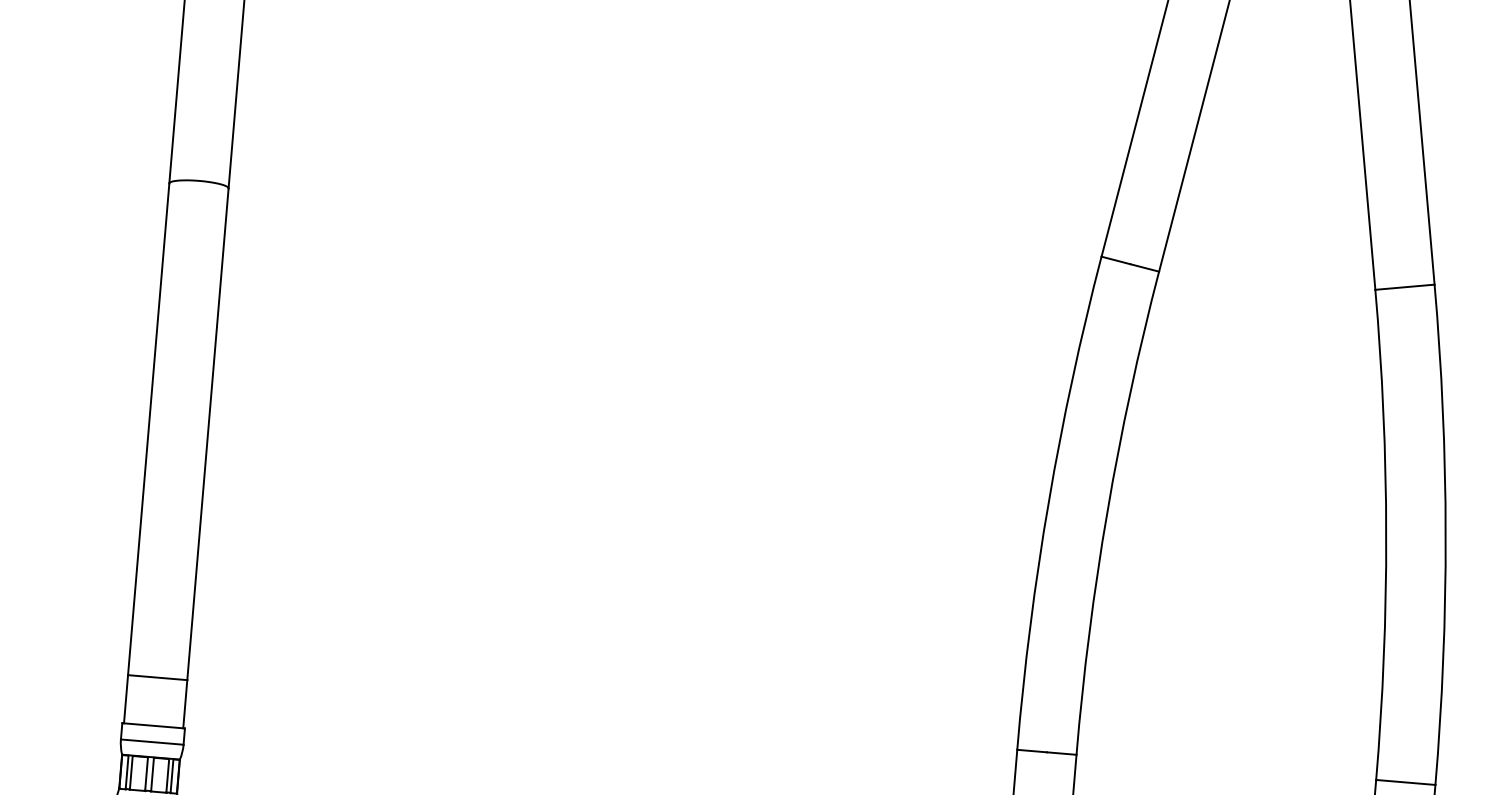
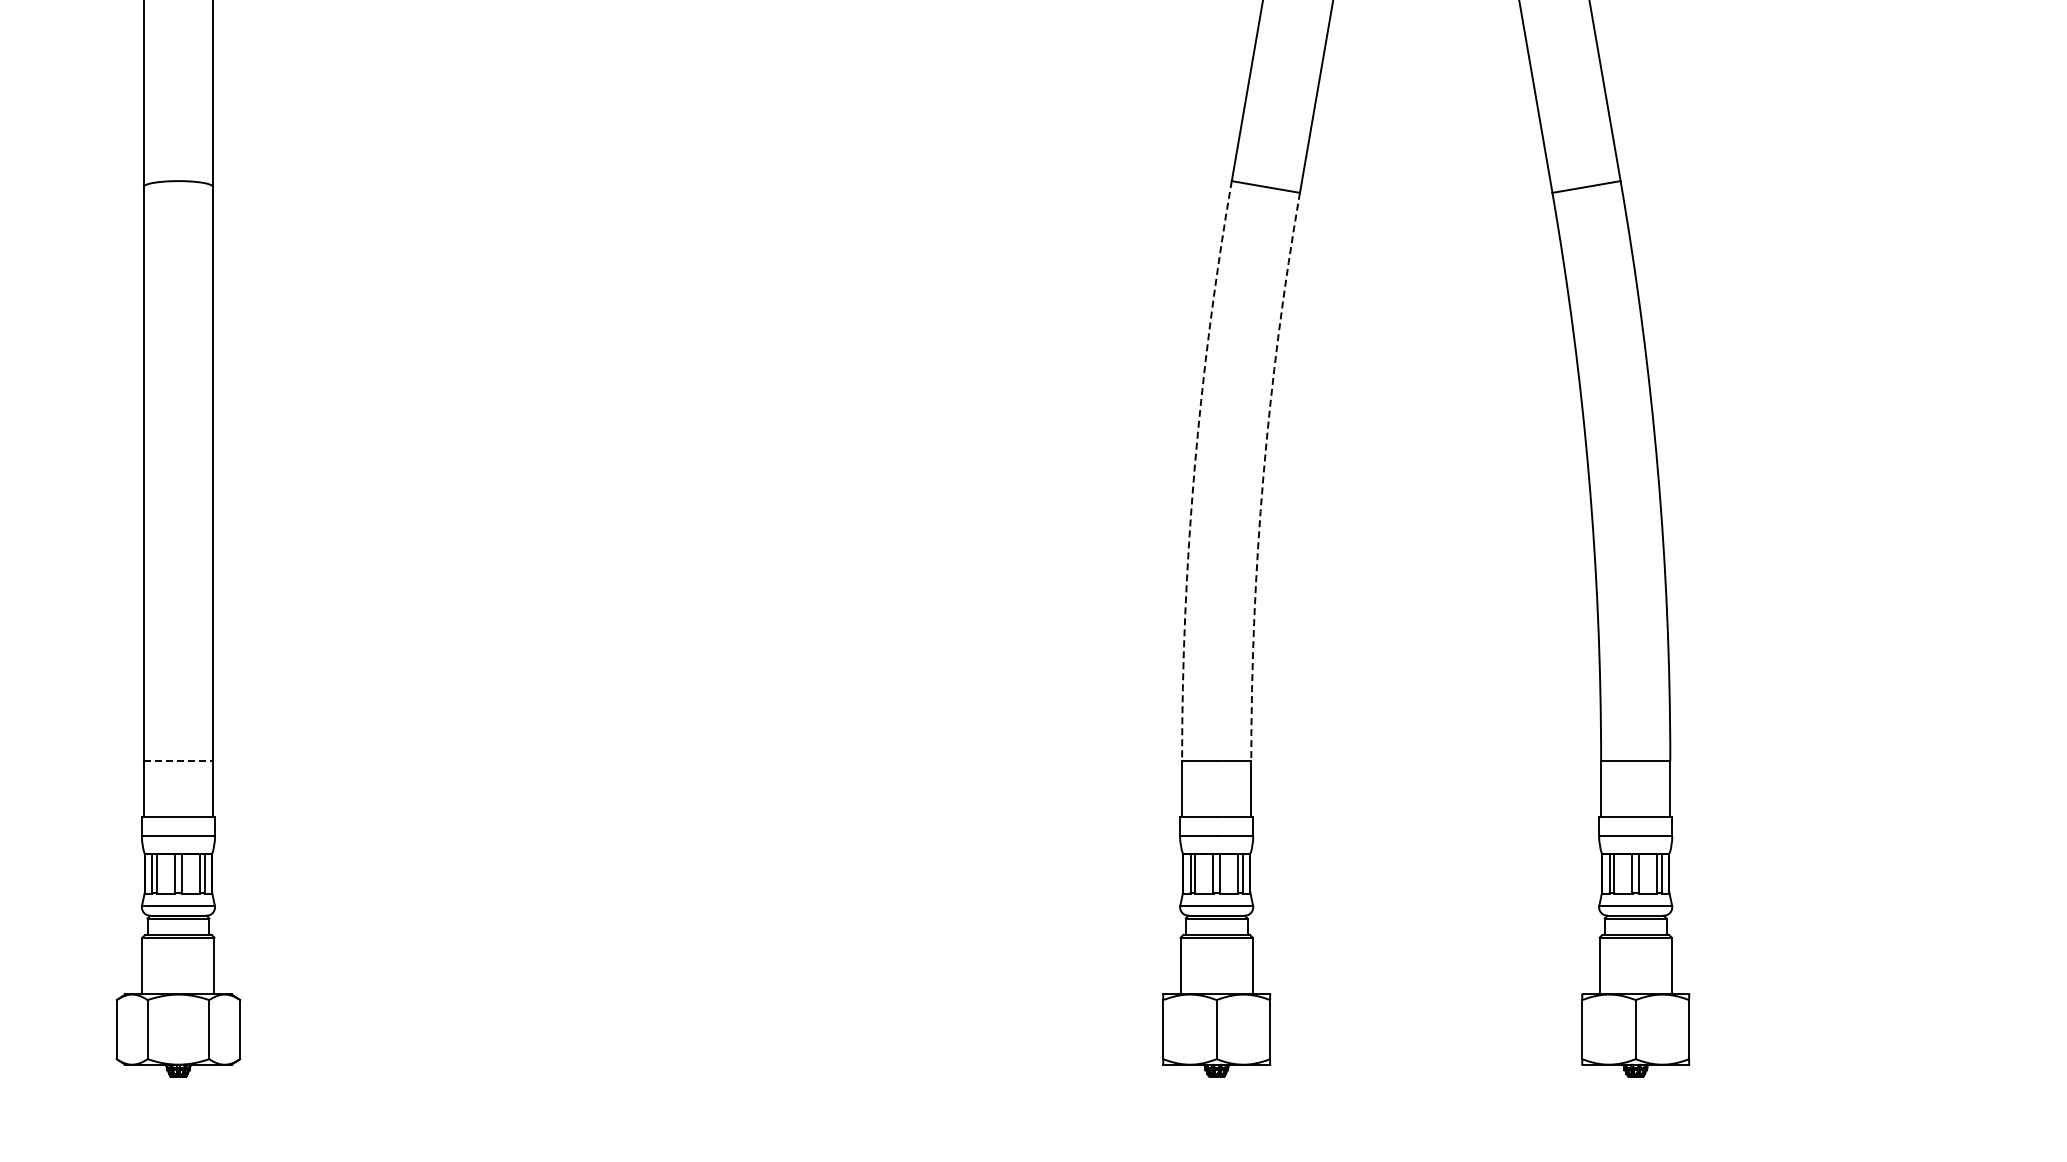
arc: (1048, 501) -> (1194, 470), solid -> dashed
arc: (1107, 511) -> (1263, 475), solid -> dashed
line: (157, 678) -> (178, 761), solid -> dashed

